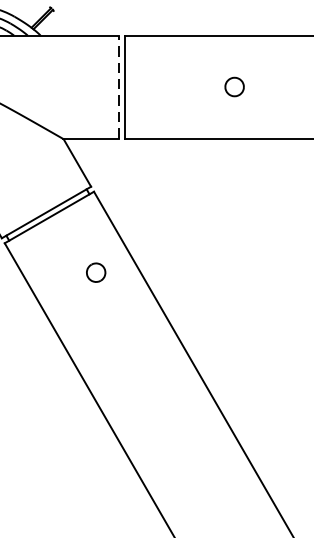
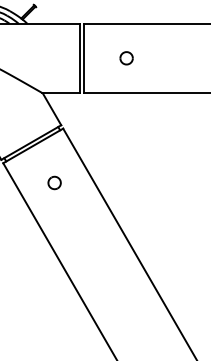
line: (118, 87) -> (79, 58), dashed -> solid
part: (234, 87) -> (126, 58), moved
part: (95, 271) -> (54, 182), moved

